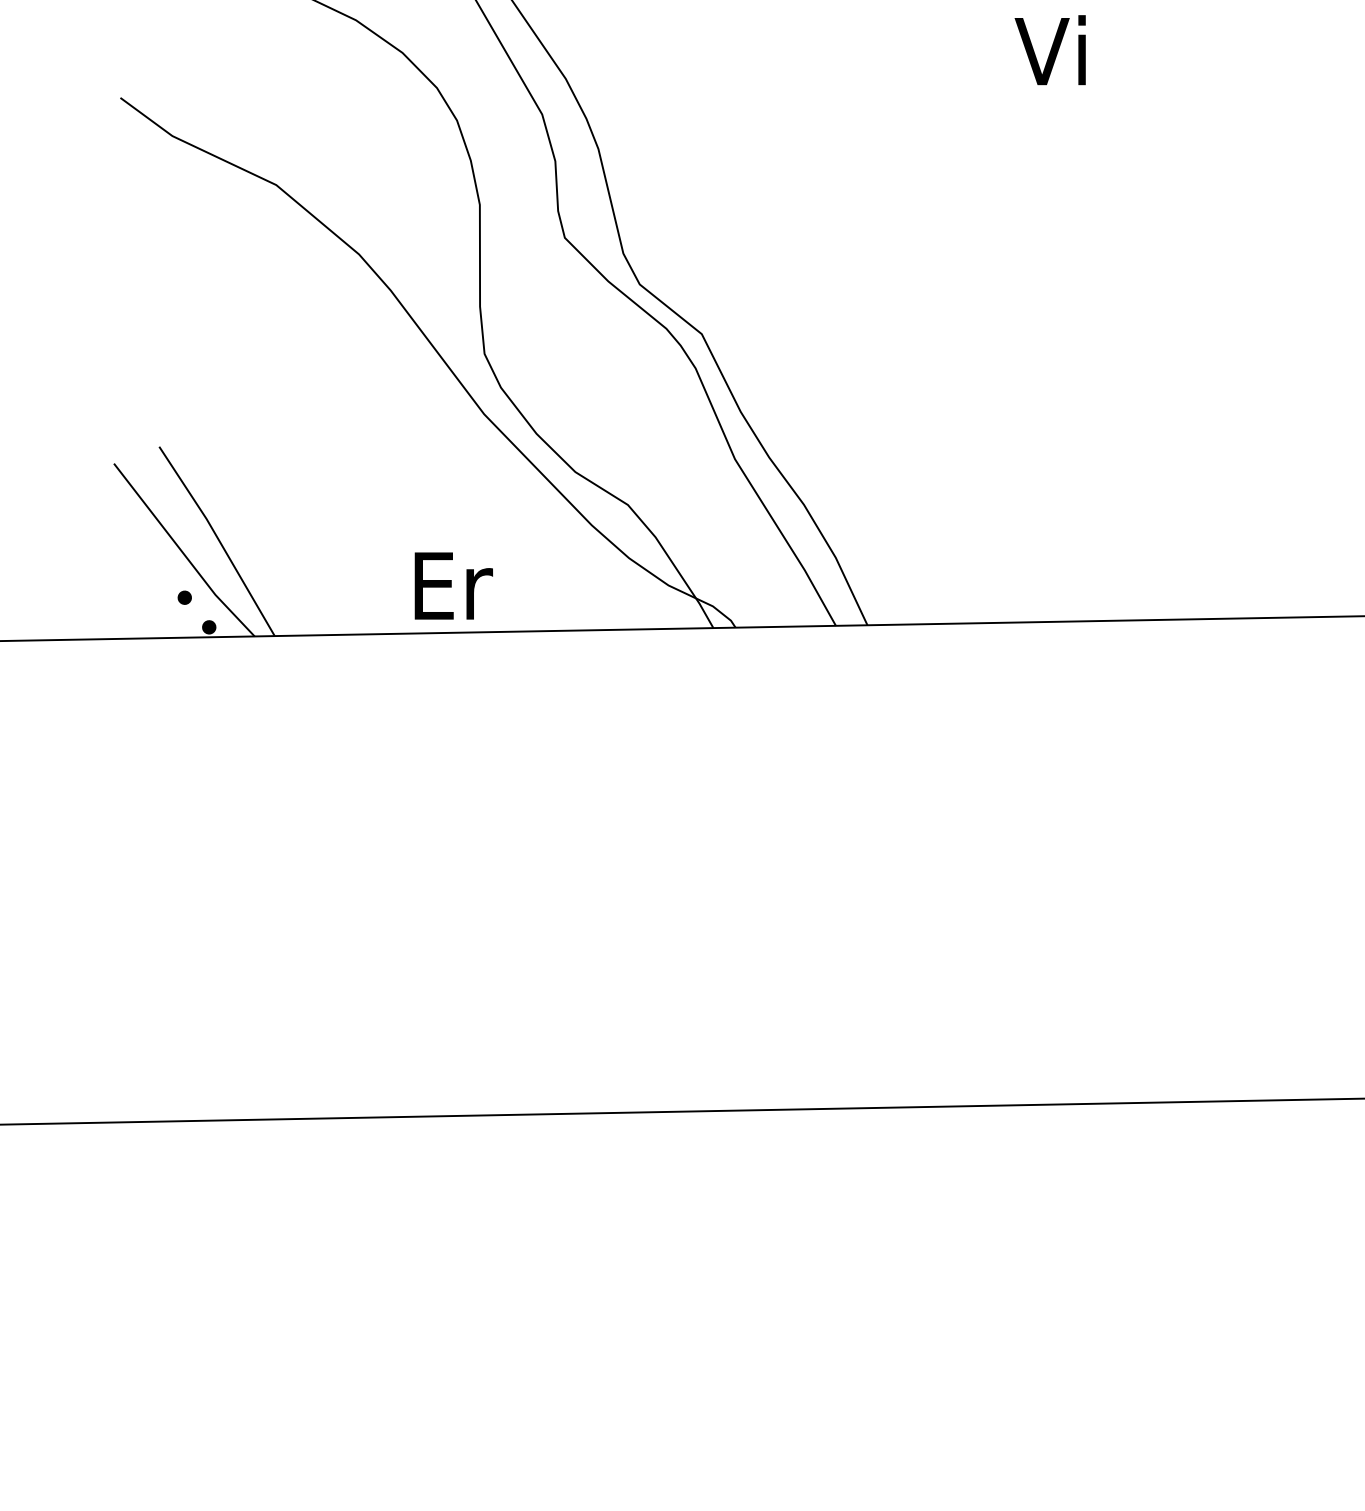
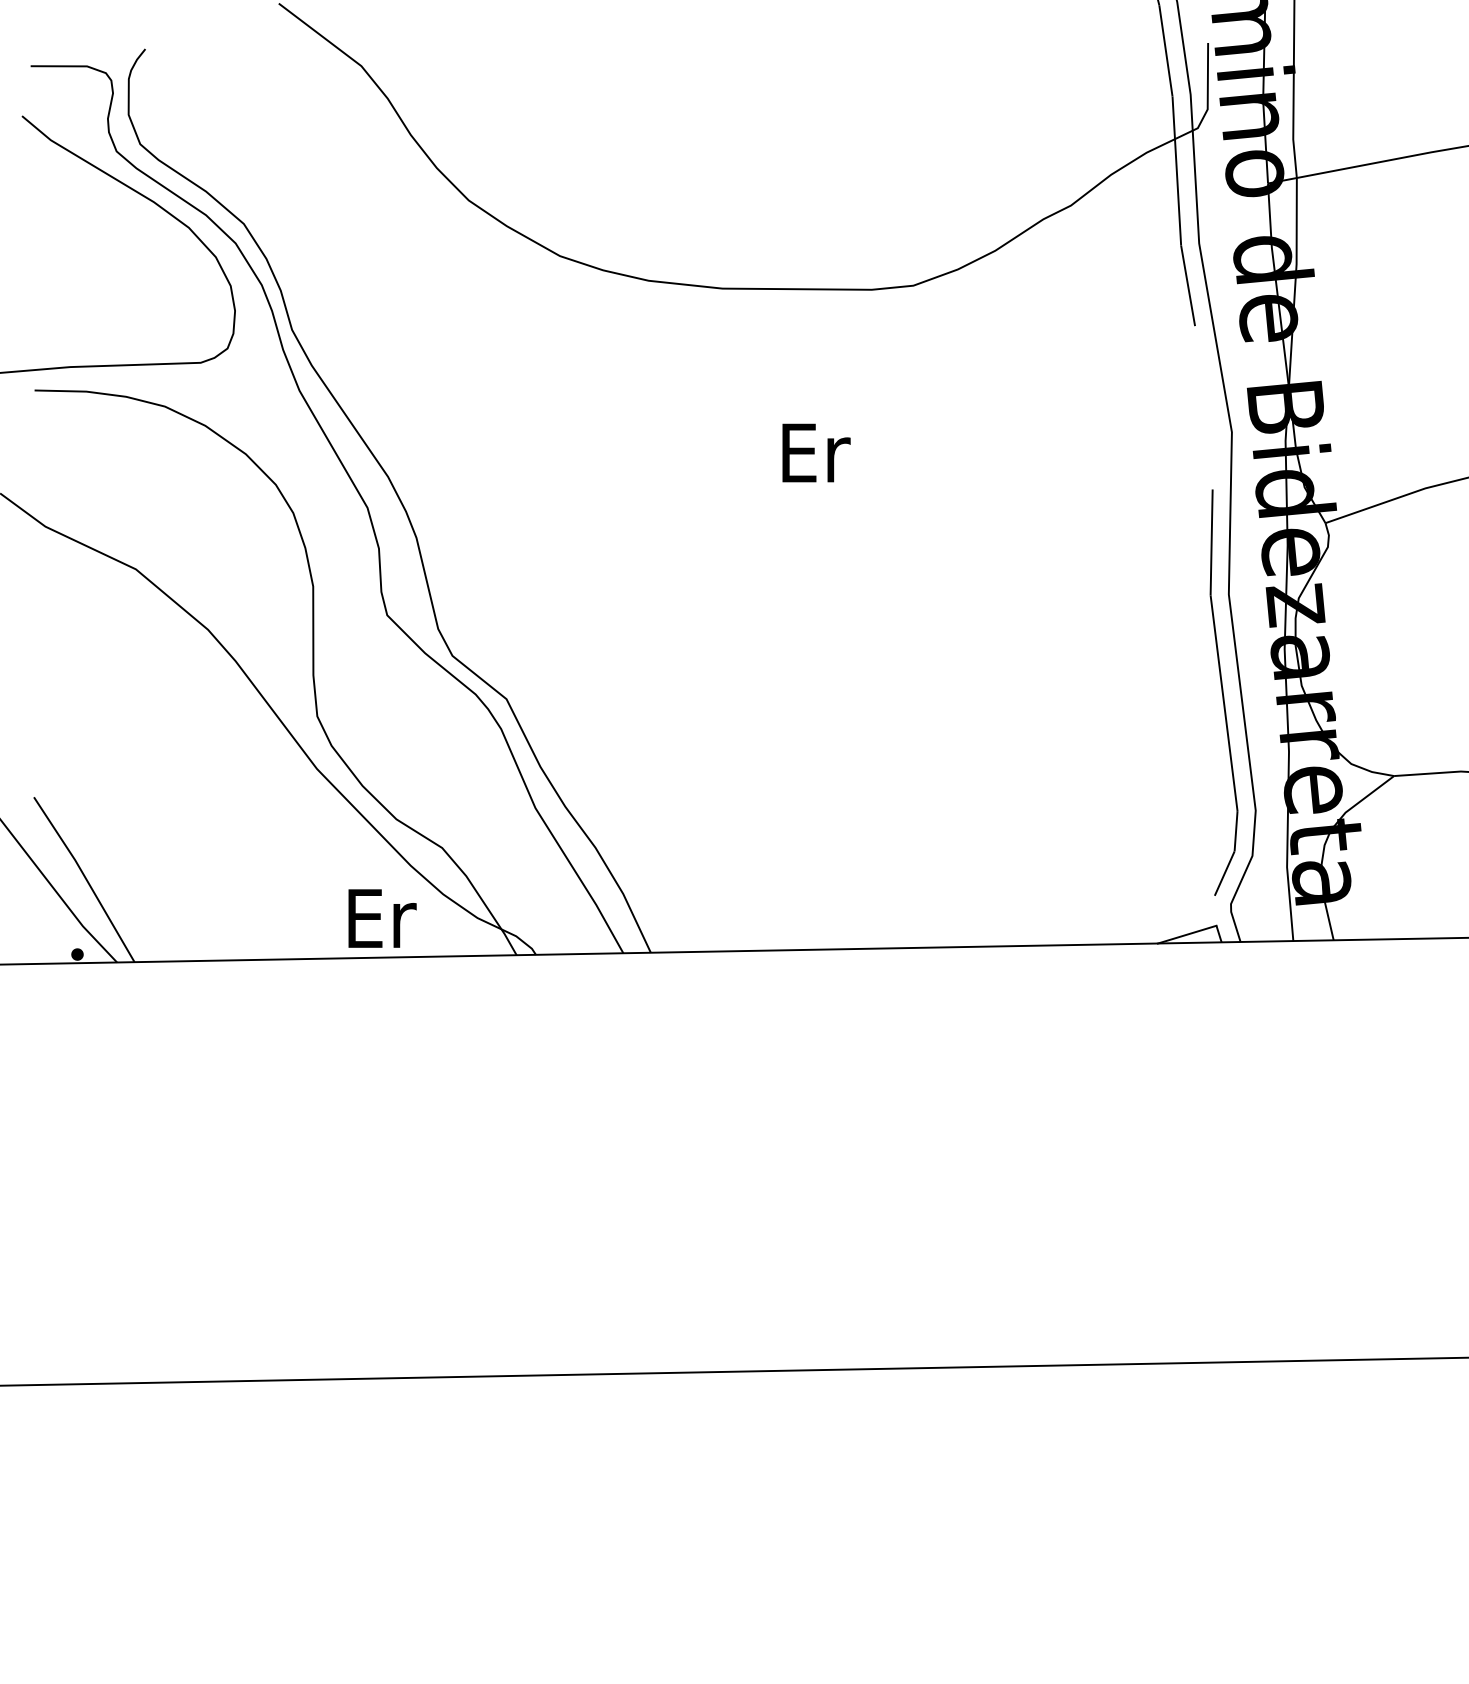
text: (1055, 49) -> (814, 451), Vi -> Er
text: (453, 585) -> (382, 918), moved
fill: (183, 597) -> (55, 928), removed

